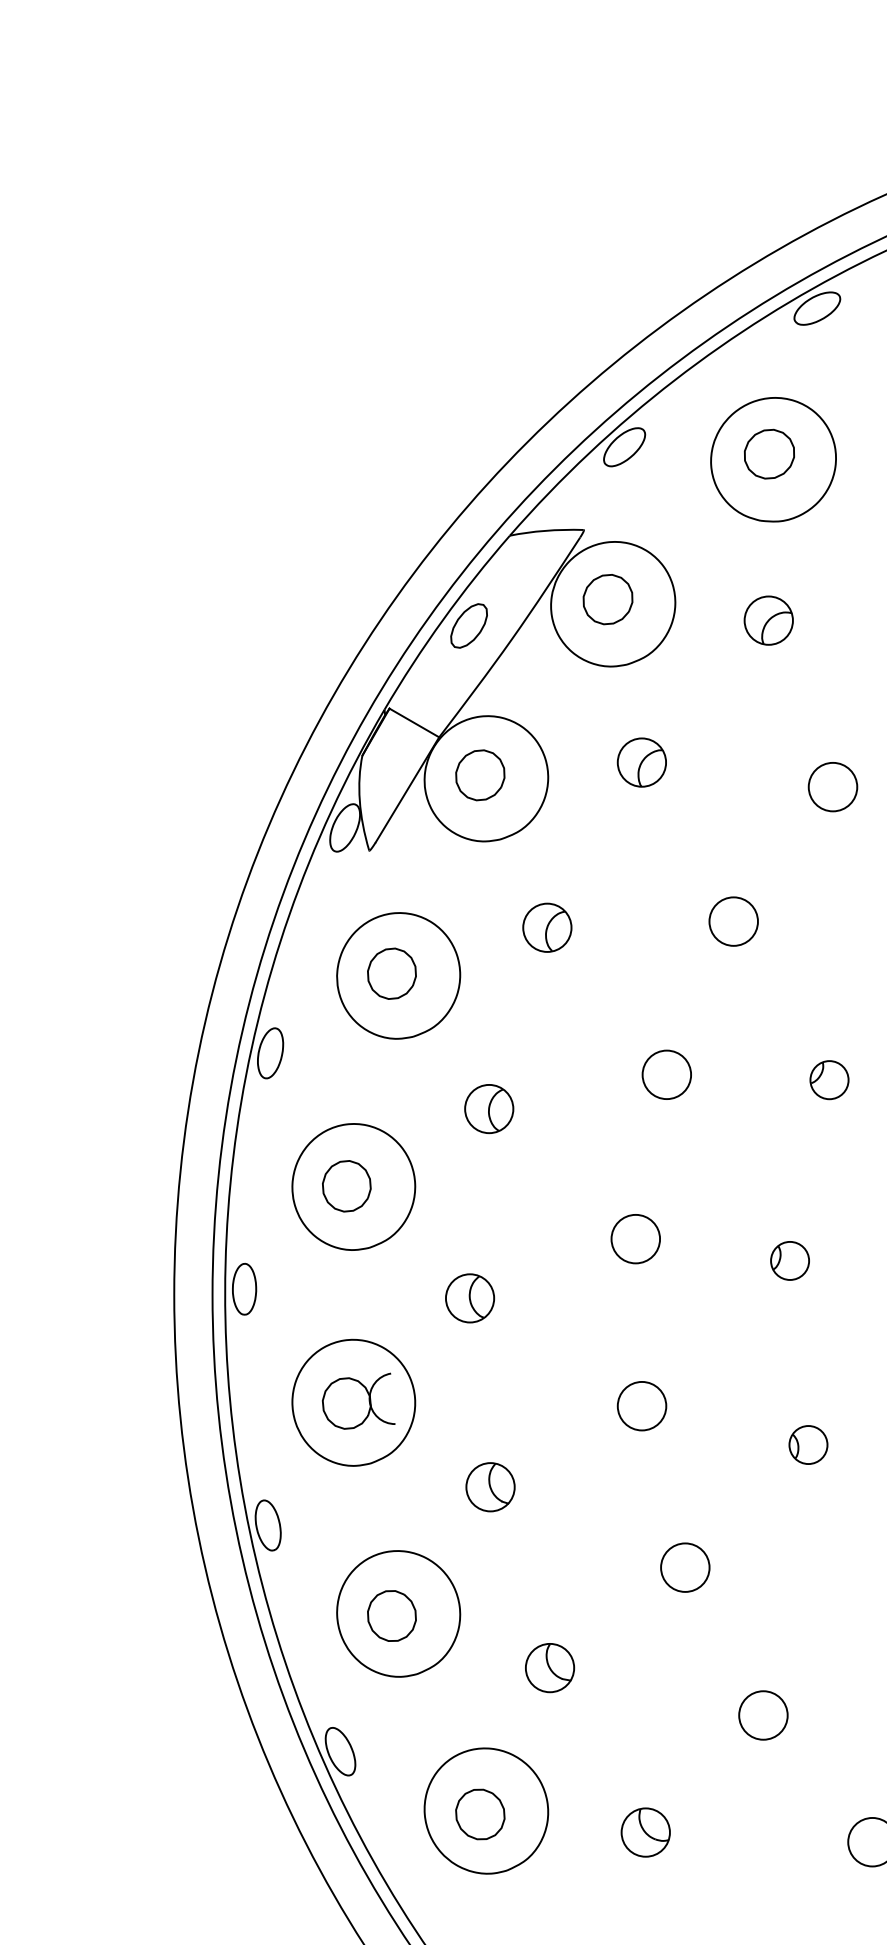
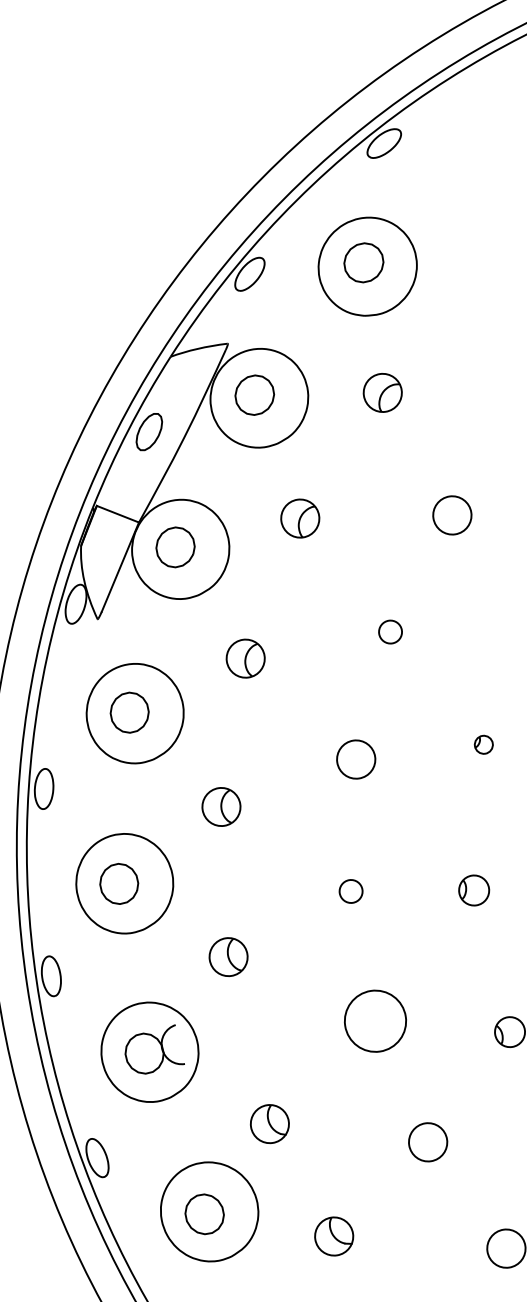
circle: (733, 921) -> (390, 632), size x0.6
part: (829, 1080) -> (483, 744), size x0.6
circle: (635, 1238) -> (350, 891), size x0.6
circle: (641, 1405) -> (374, 1020), size x1.6
part: (490, 1487) -> (269, 1124), moved

